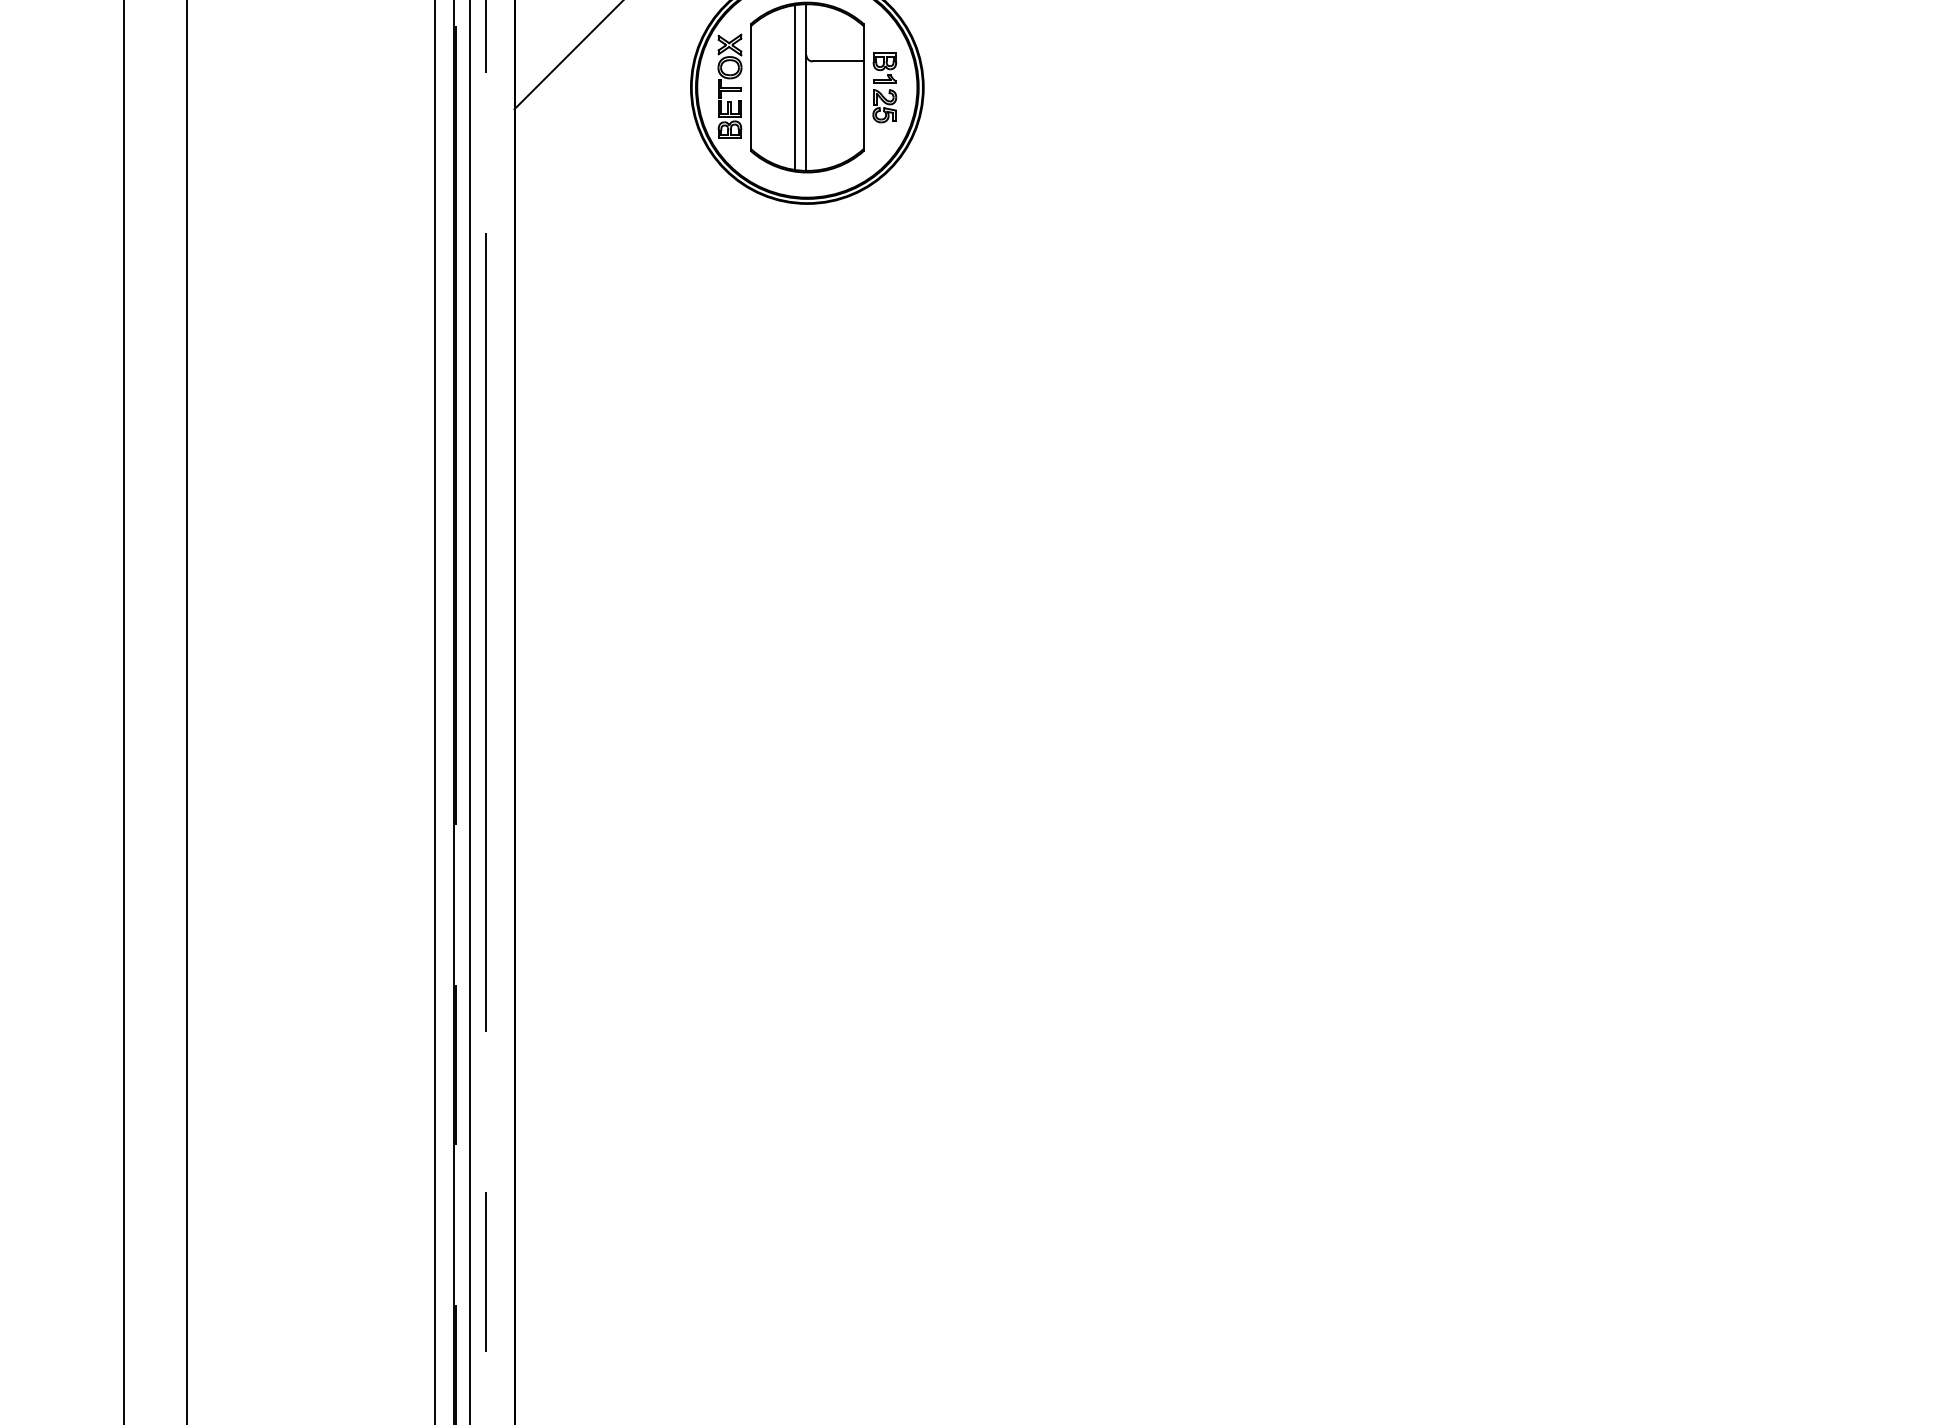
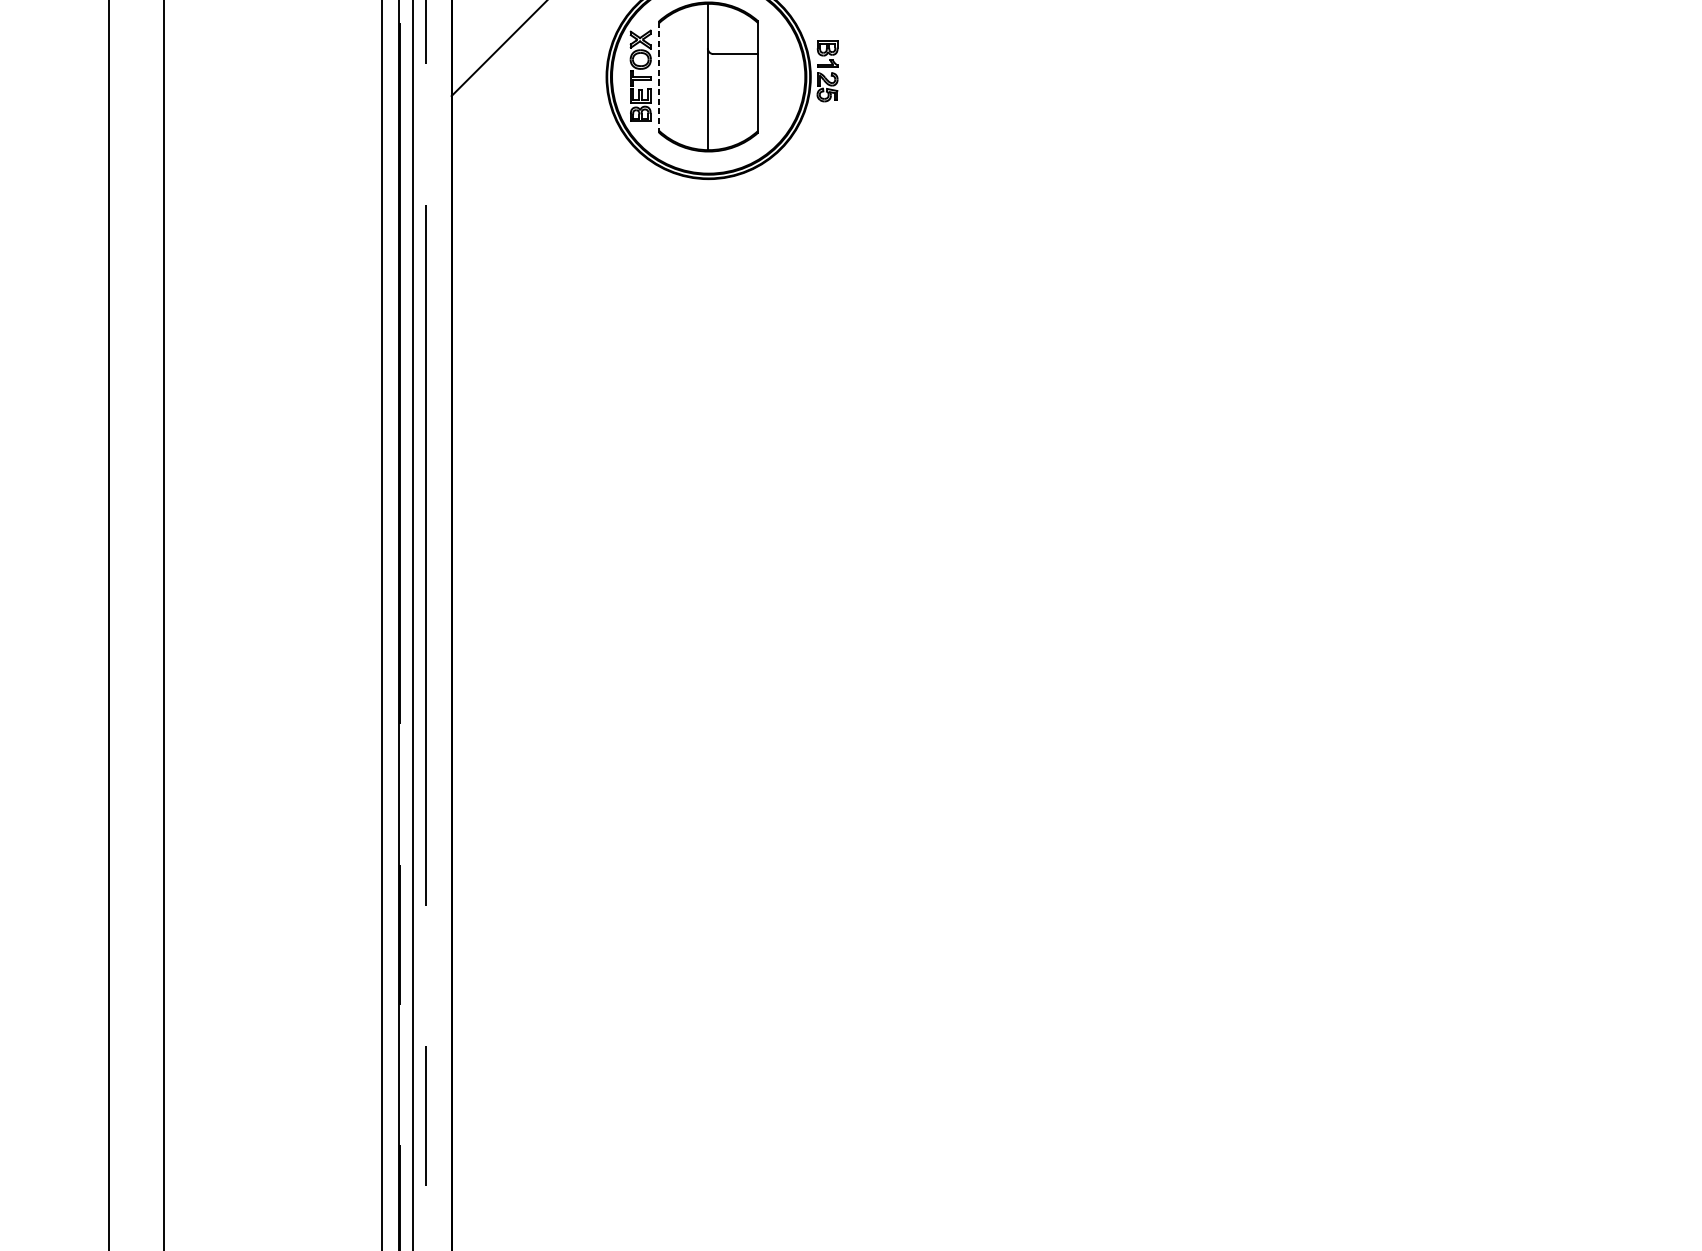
line: (794, 87) -> (697, 76), removed
part: (884, 87) -> (827, 70), moved
line: (750, 88) -> (658, 77), solid -> dashed

